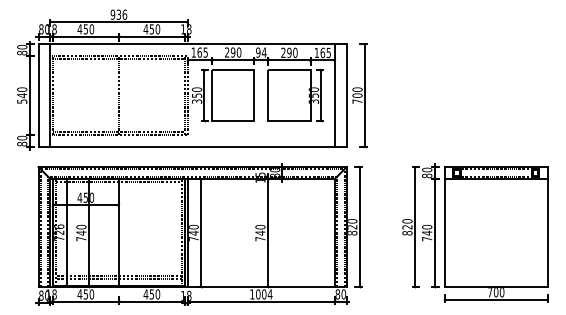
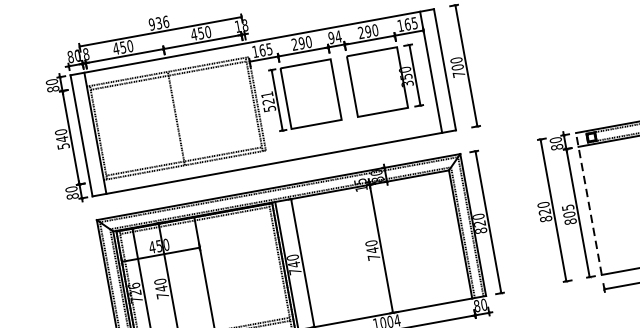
text: (196, 95) -> (267, 101), 350 -> 521
line: (444, 226) -> (588, 203), solid -> dashed
text: (427, 232) -> (569, 213), 740 -> 805

